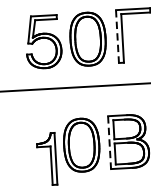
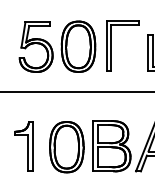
line: (117, 37) -> (106, 46), dashed -> solid
line: (109, 142) -> (93, 146), dashed -> solid
part: (46, 159) -> (23, 146), moved

